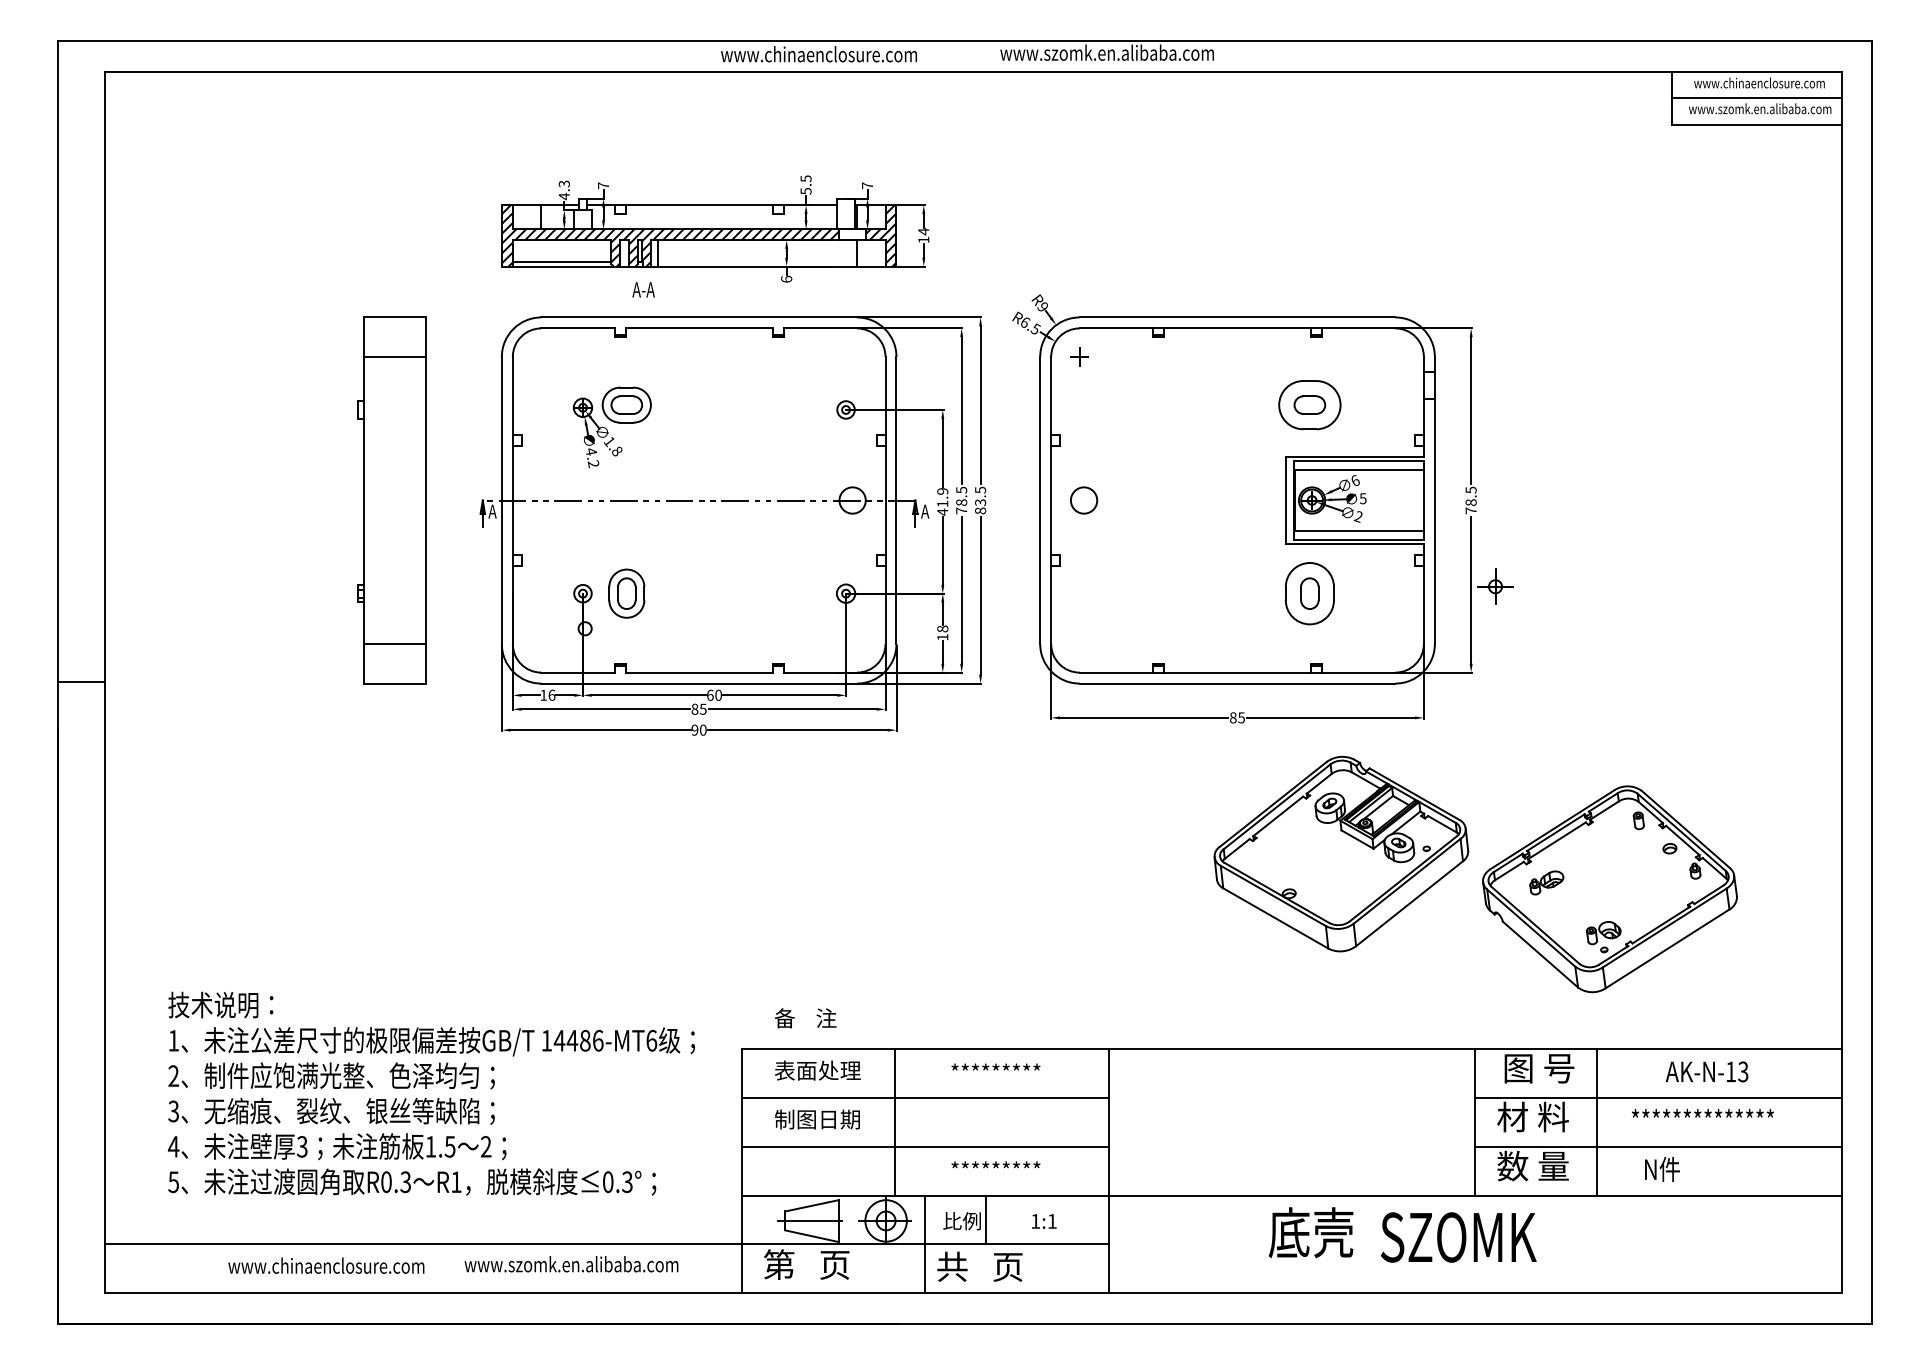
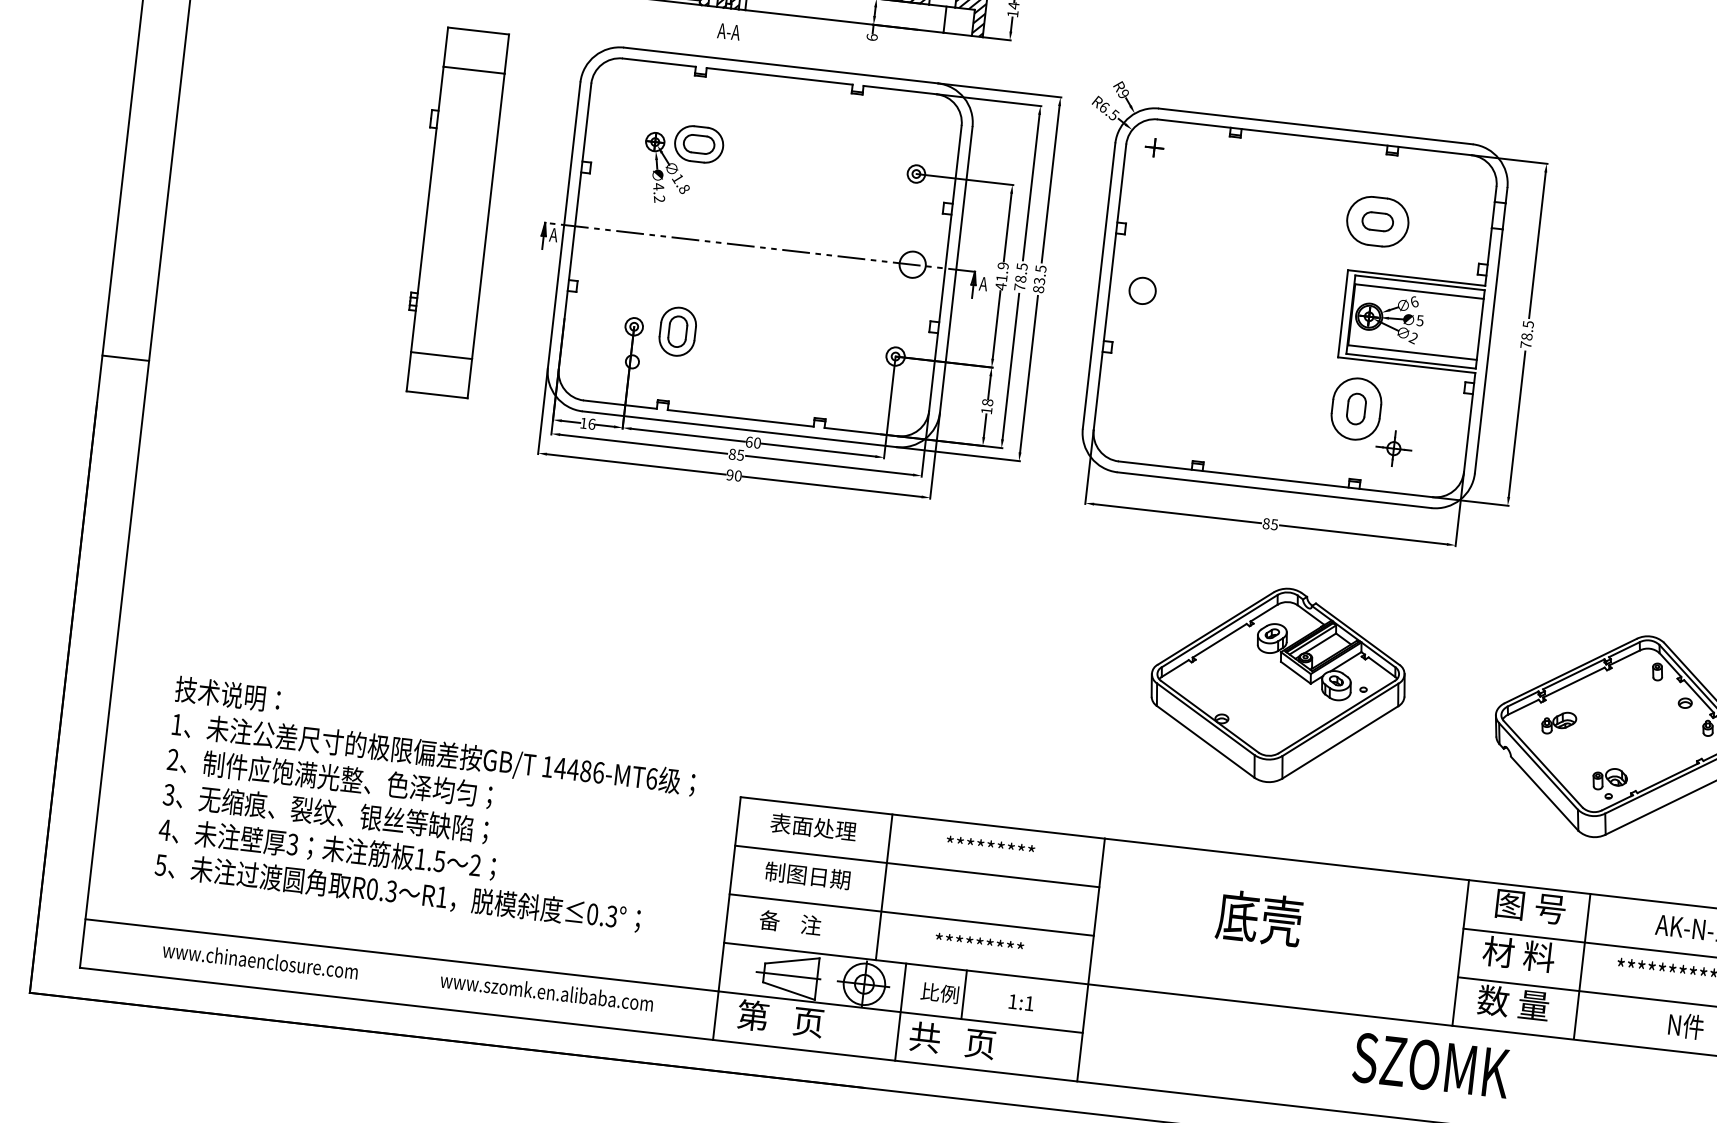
part: (1495, 586) -> (1393, 448), moved
part: (1341, 853) -> (1278, 684), moved
text: (805, 1018) -> (790, 923), moved
text: (1662, 1168) -> (1686, 1025), moved
text: (1310, 1232) -> (1258, 918), moved
text: (326, 1265) -> (260, 960), moved

